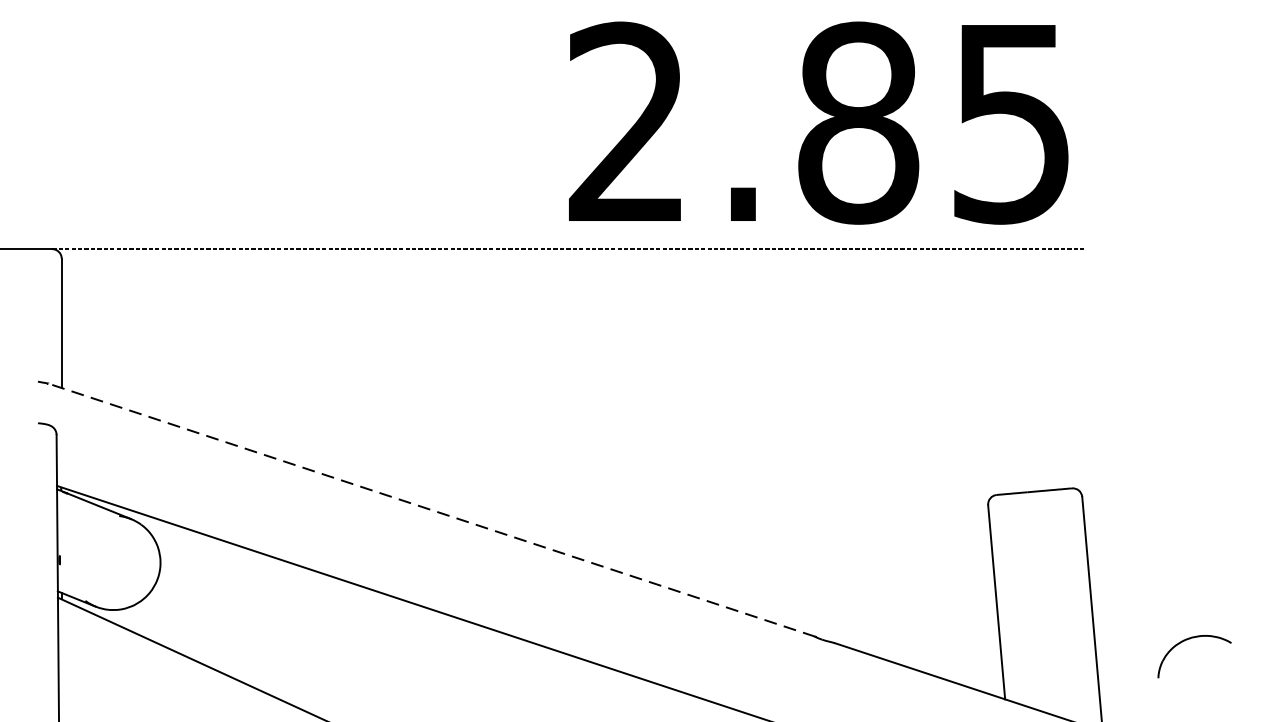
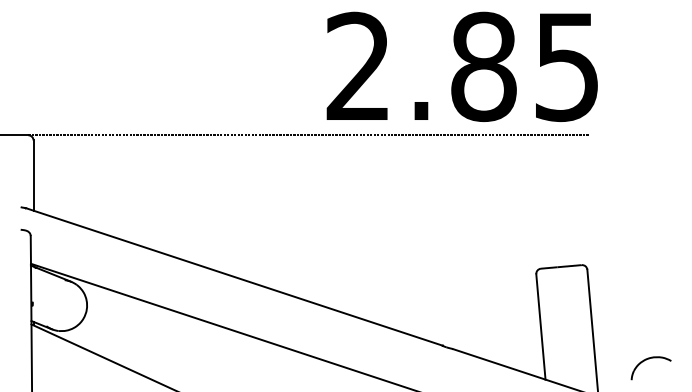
text: (817, 122) -> (461, 66), moved
line: (430, 509) -> (233, 276), dashed -> solid
part: (1185, 642) -> (646, 360), moved

